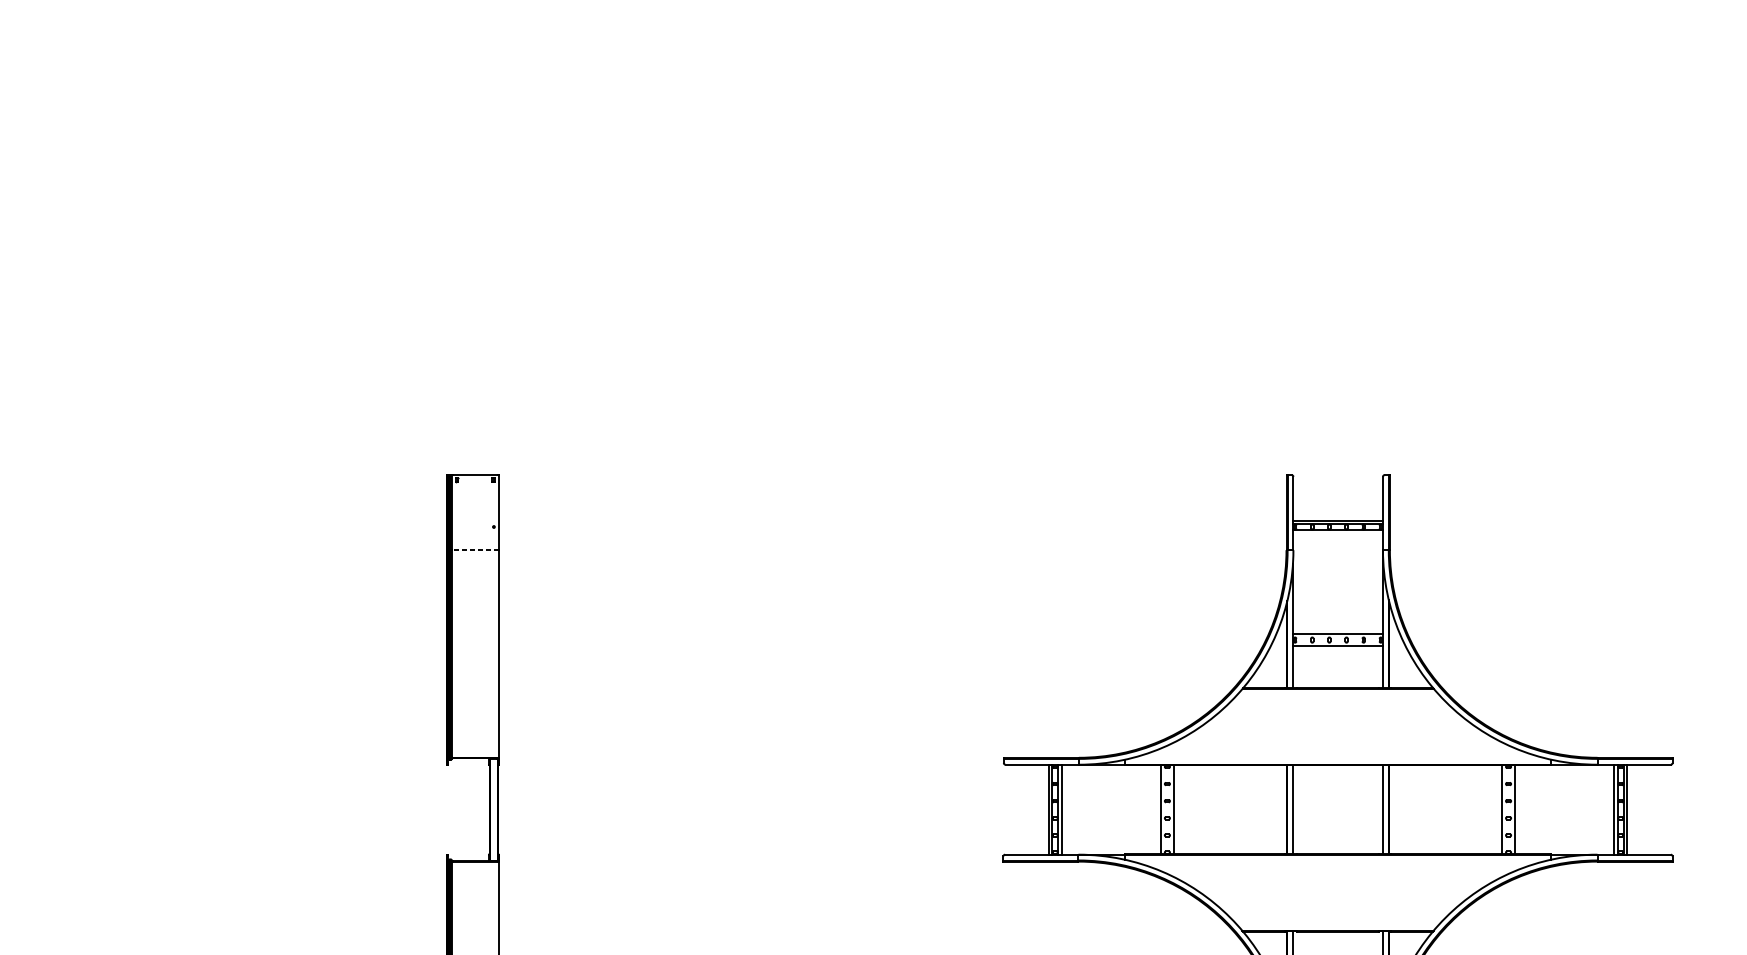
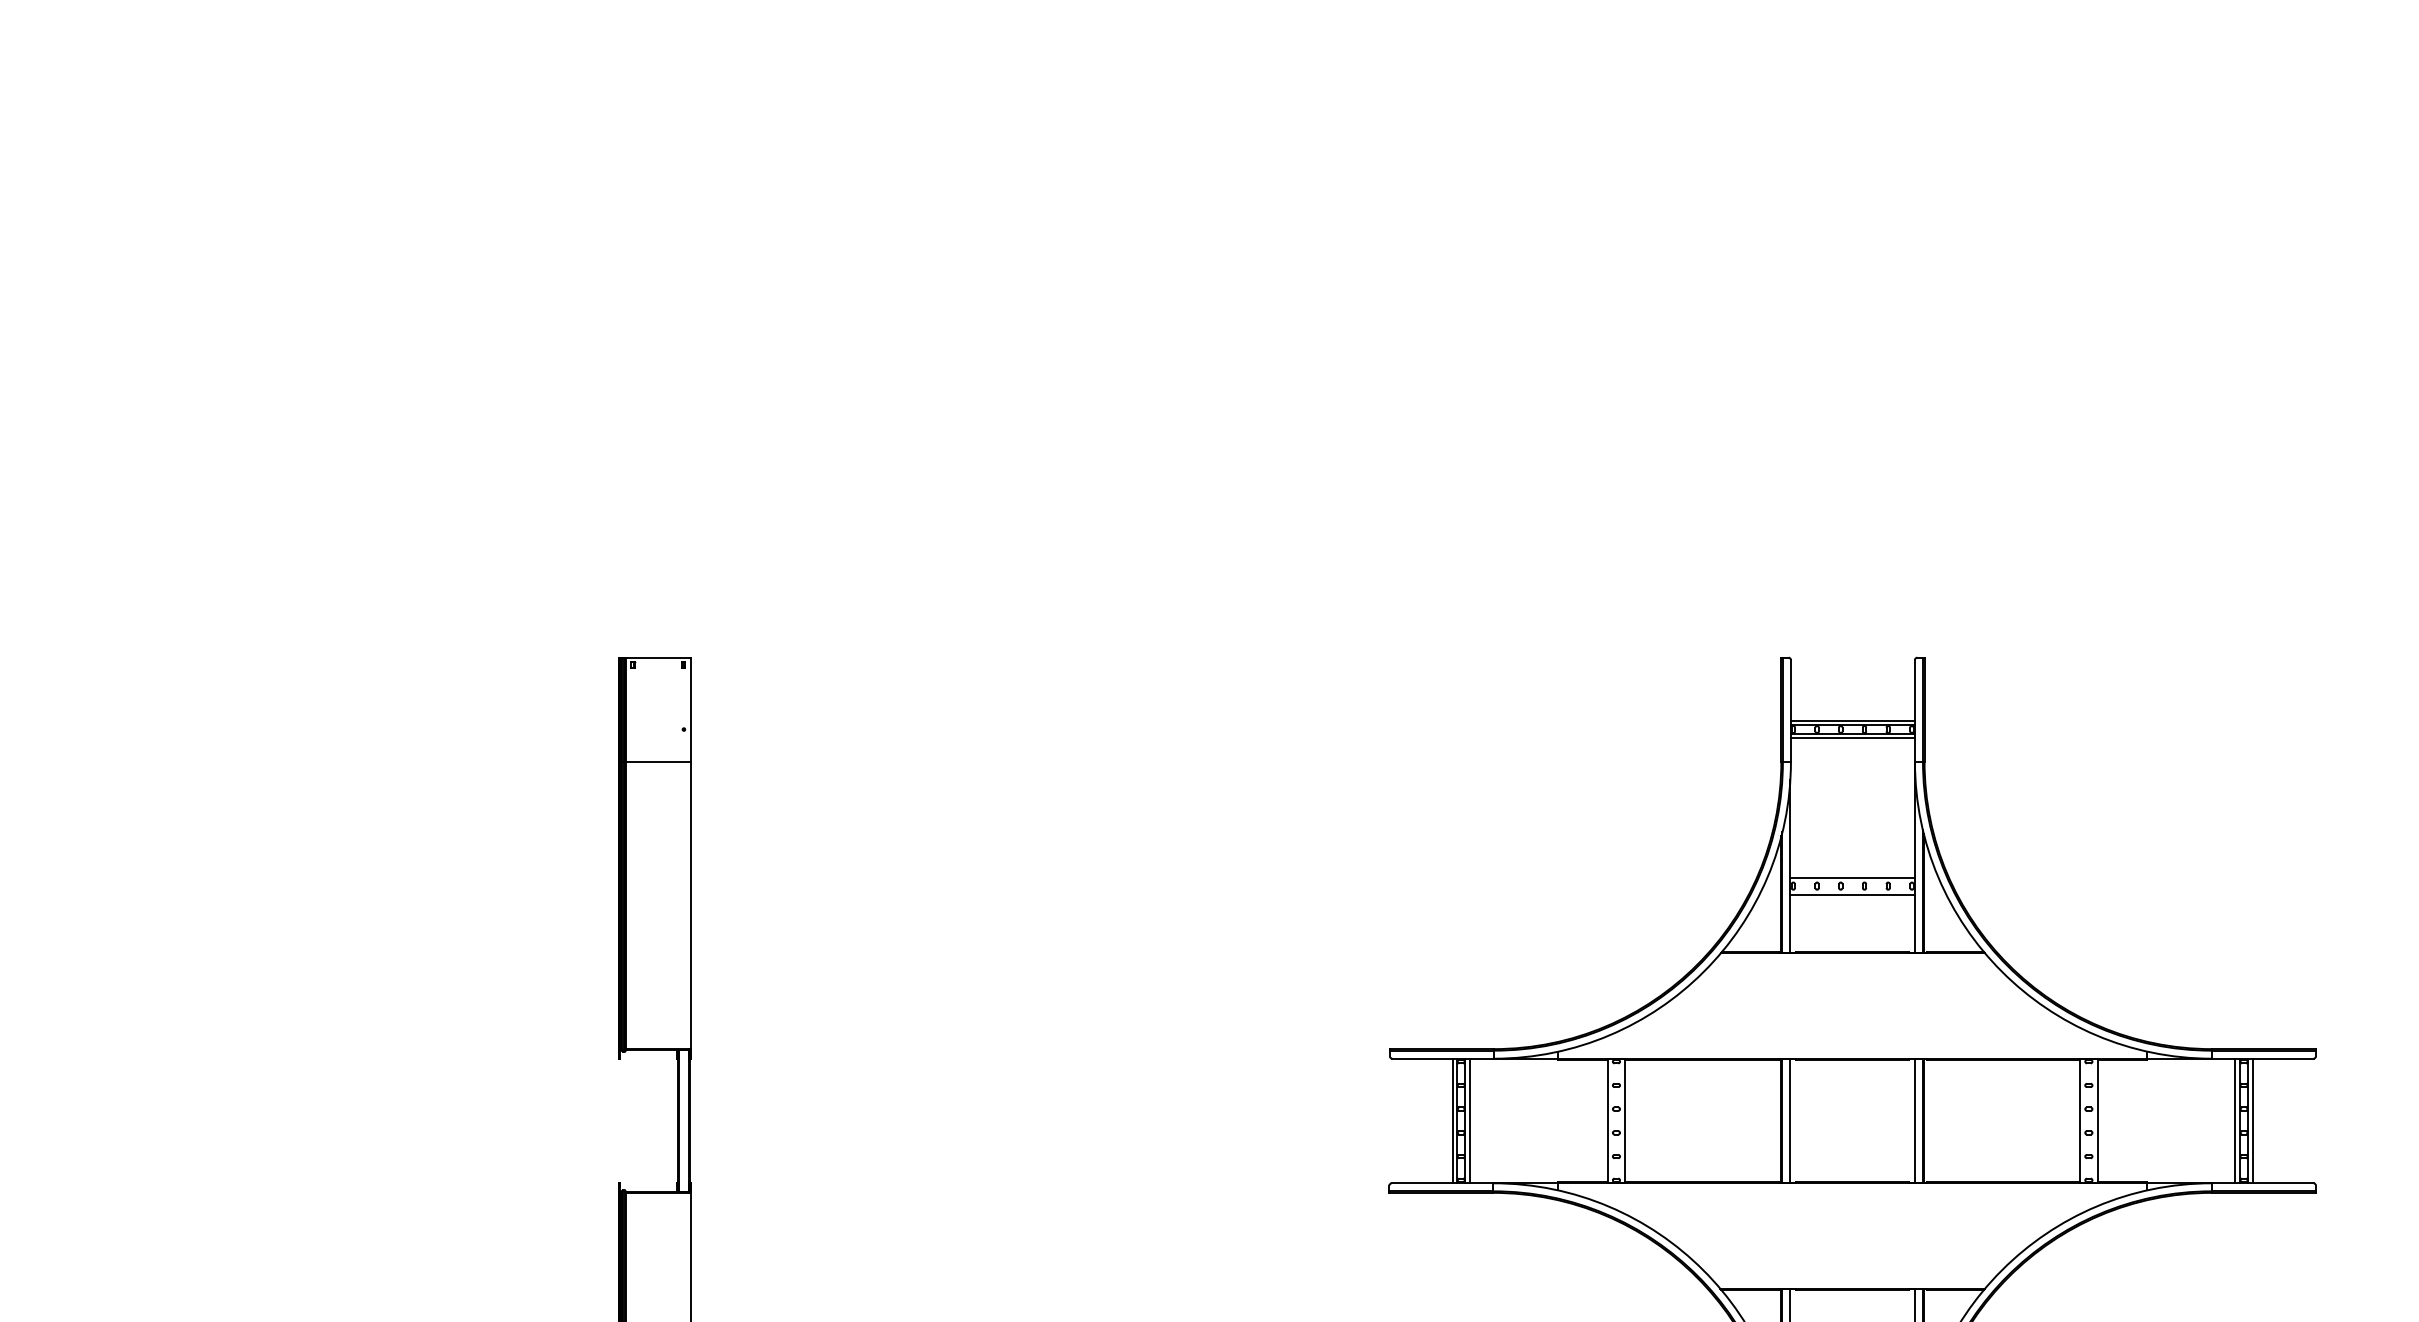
line: (1337, 533) -> (1852, 738), added
line: (475, 550) -> (658, 761), dashed -> solid

